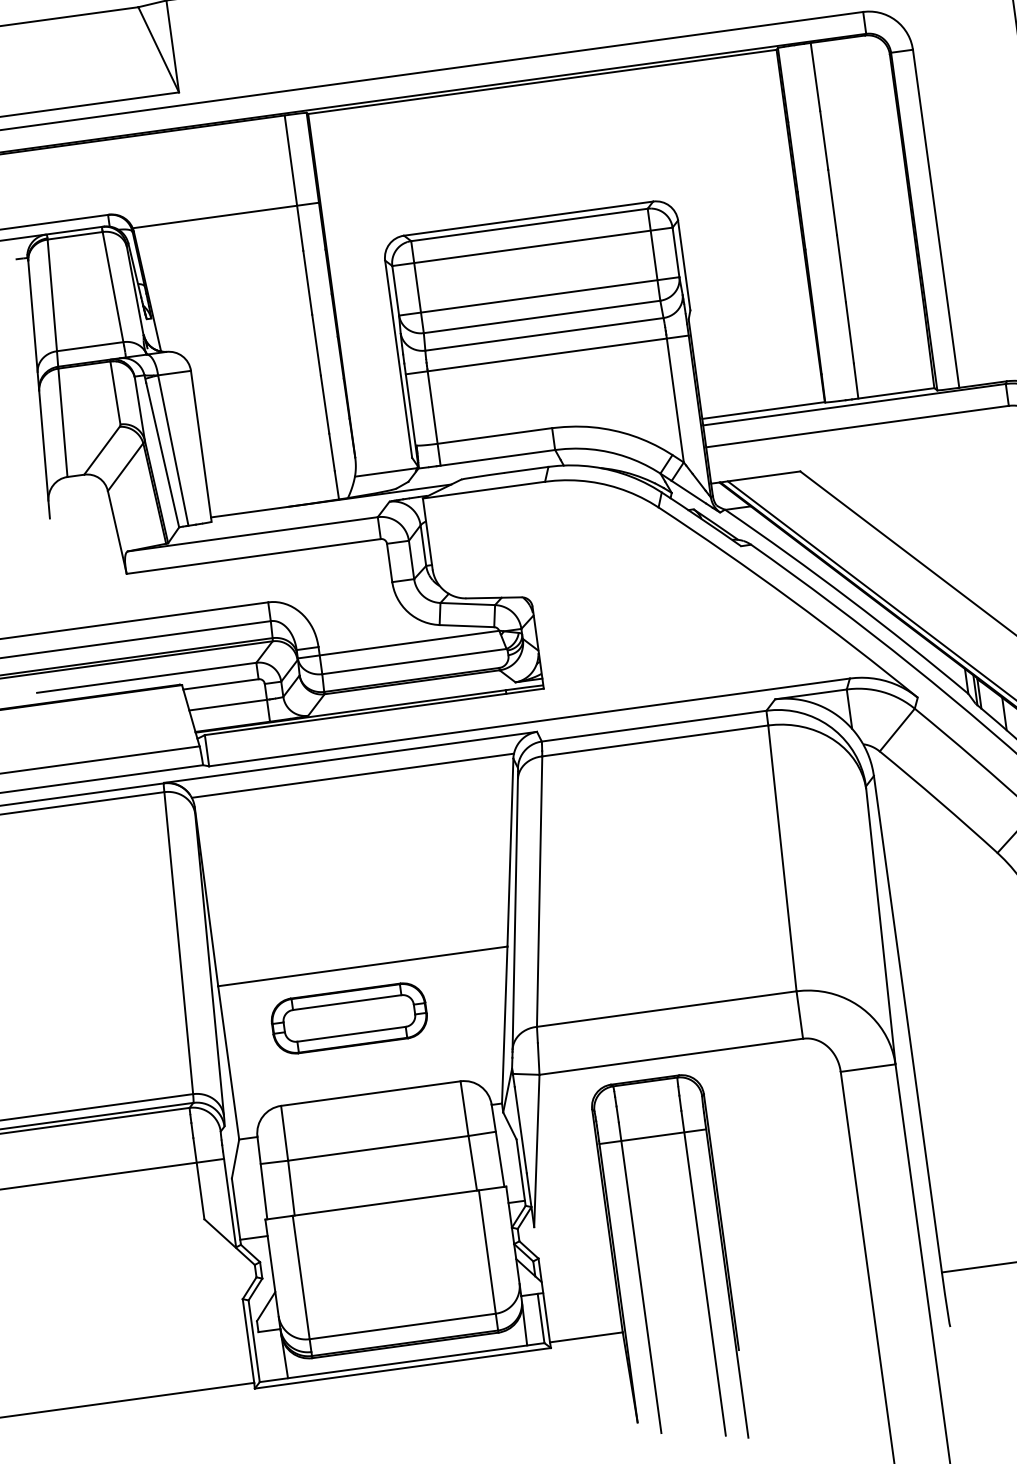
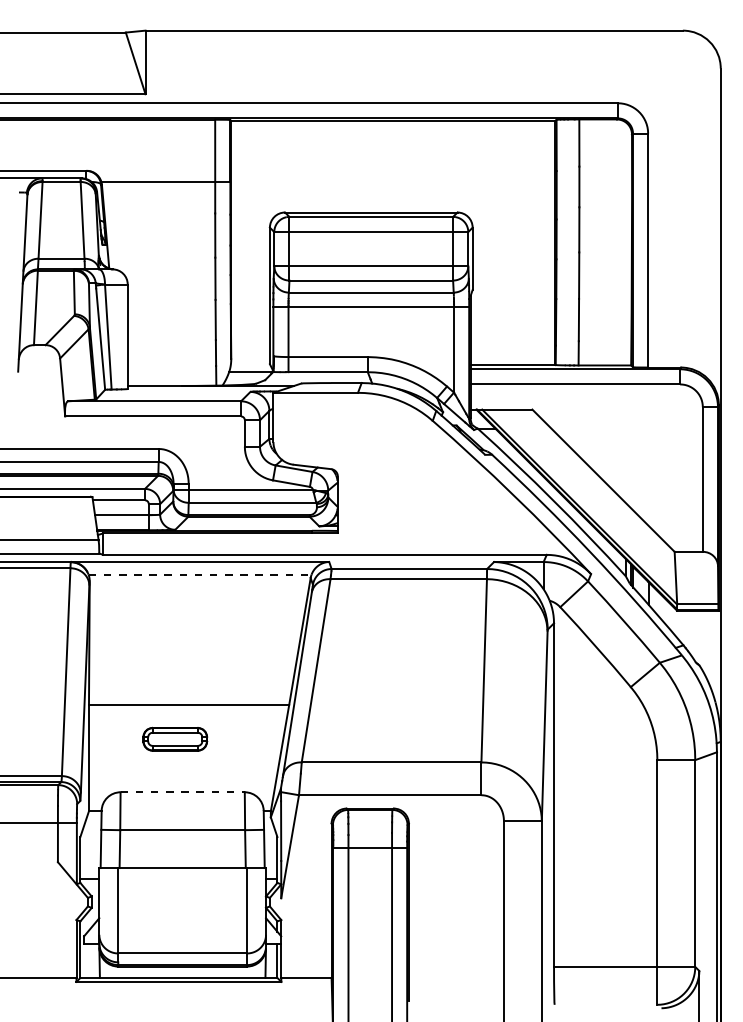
line: (353, 775) -> (200, 574), solid -> dashed
part: (350, 1018) -> (175, 739), size x0.6
line: (372, 1093) -> (183, 792), solid -> dashed

